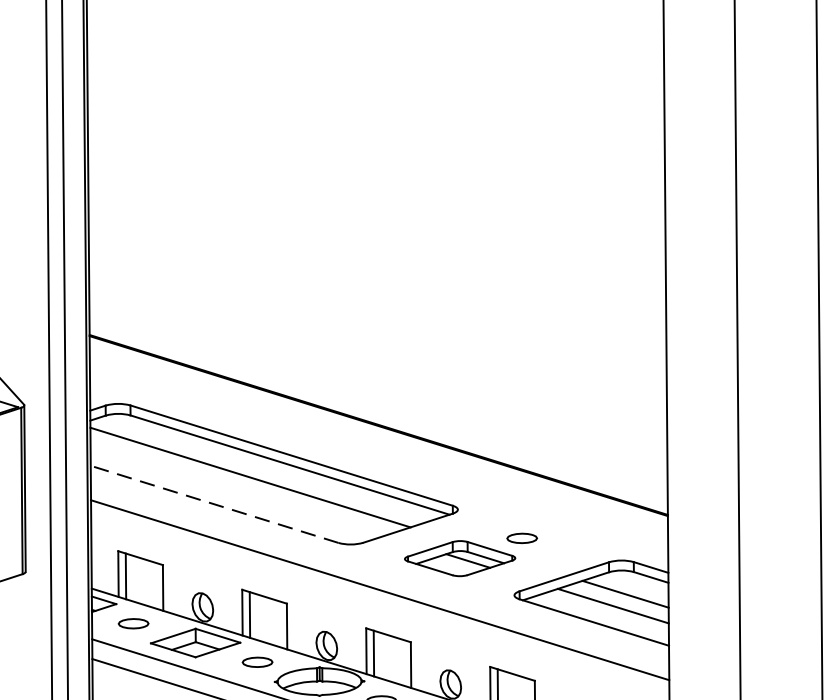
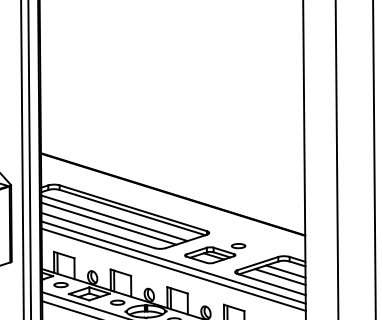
line: (237, 488) -> (108, 223), added
line: (213, 504) -> (97, 230), dashed -> solid
line: (379, 574) -> (173, 262), added

